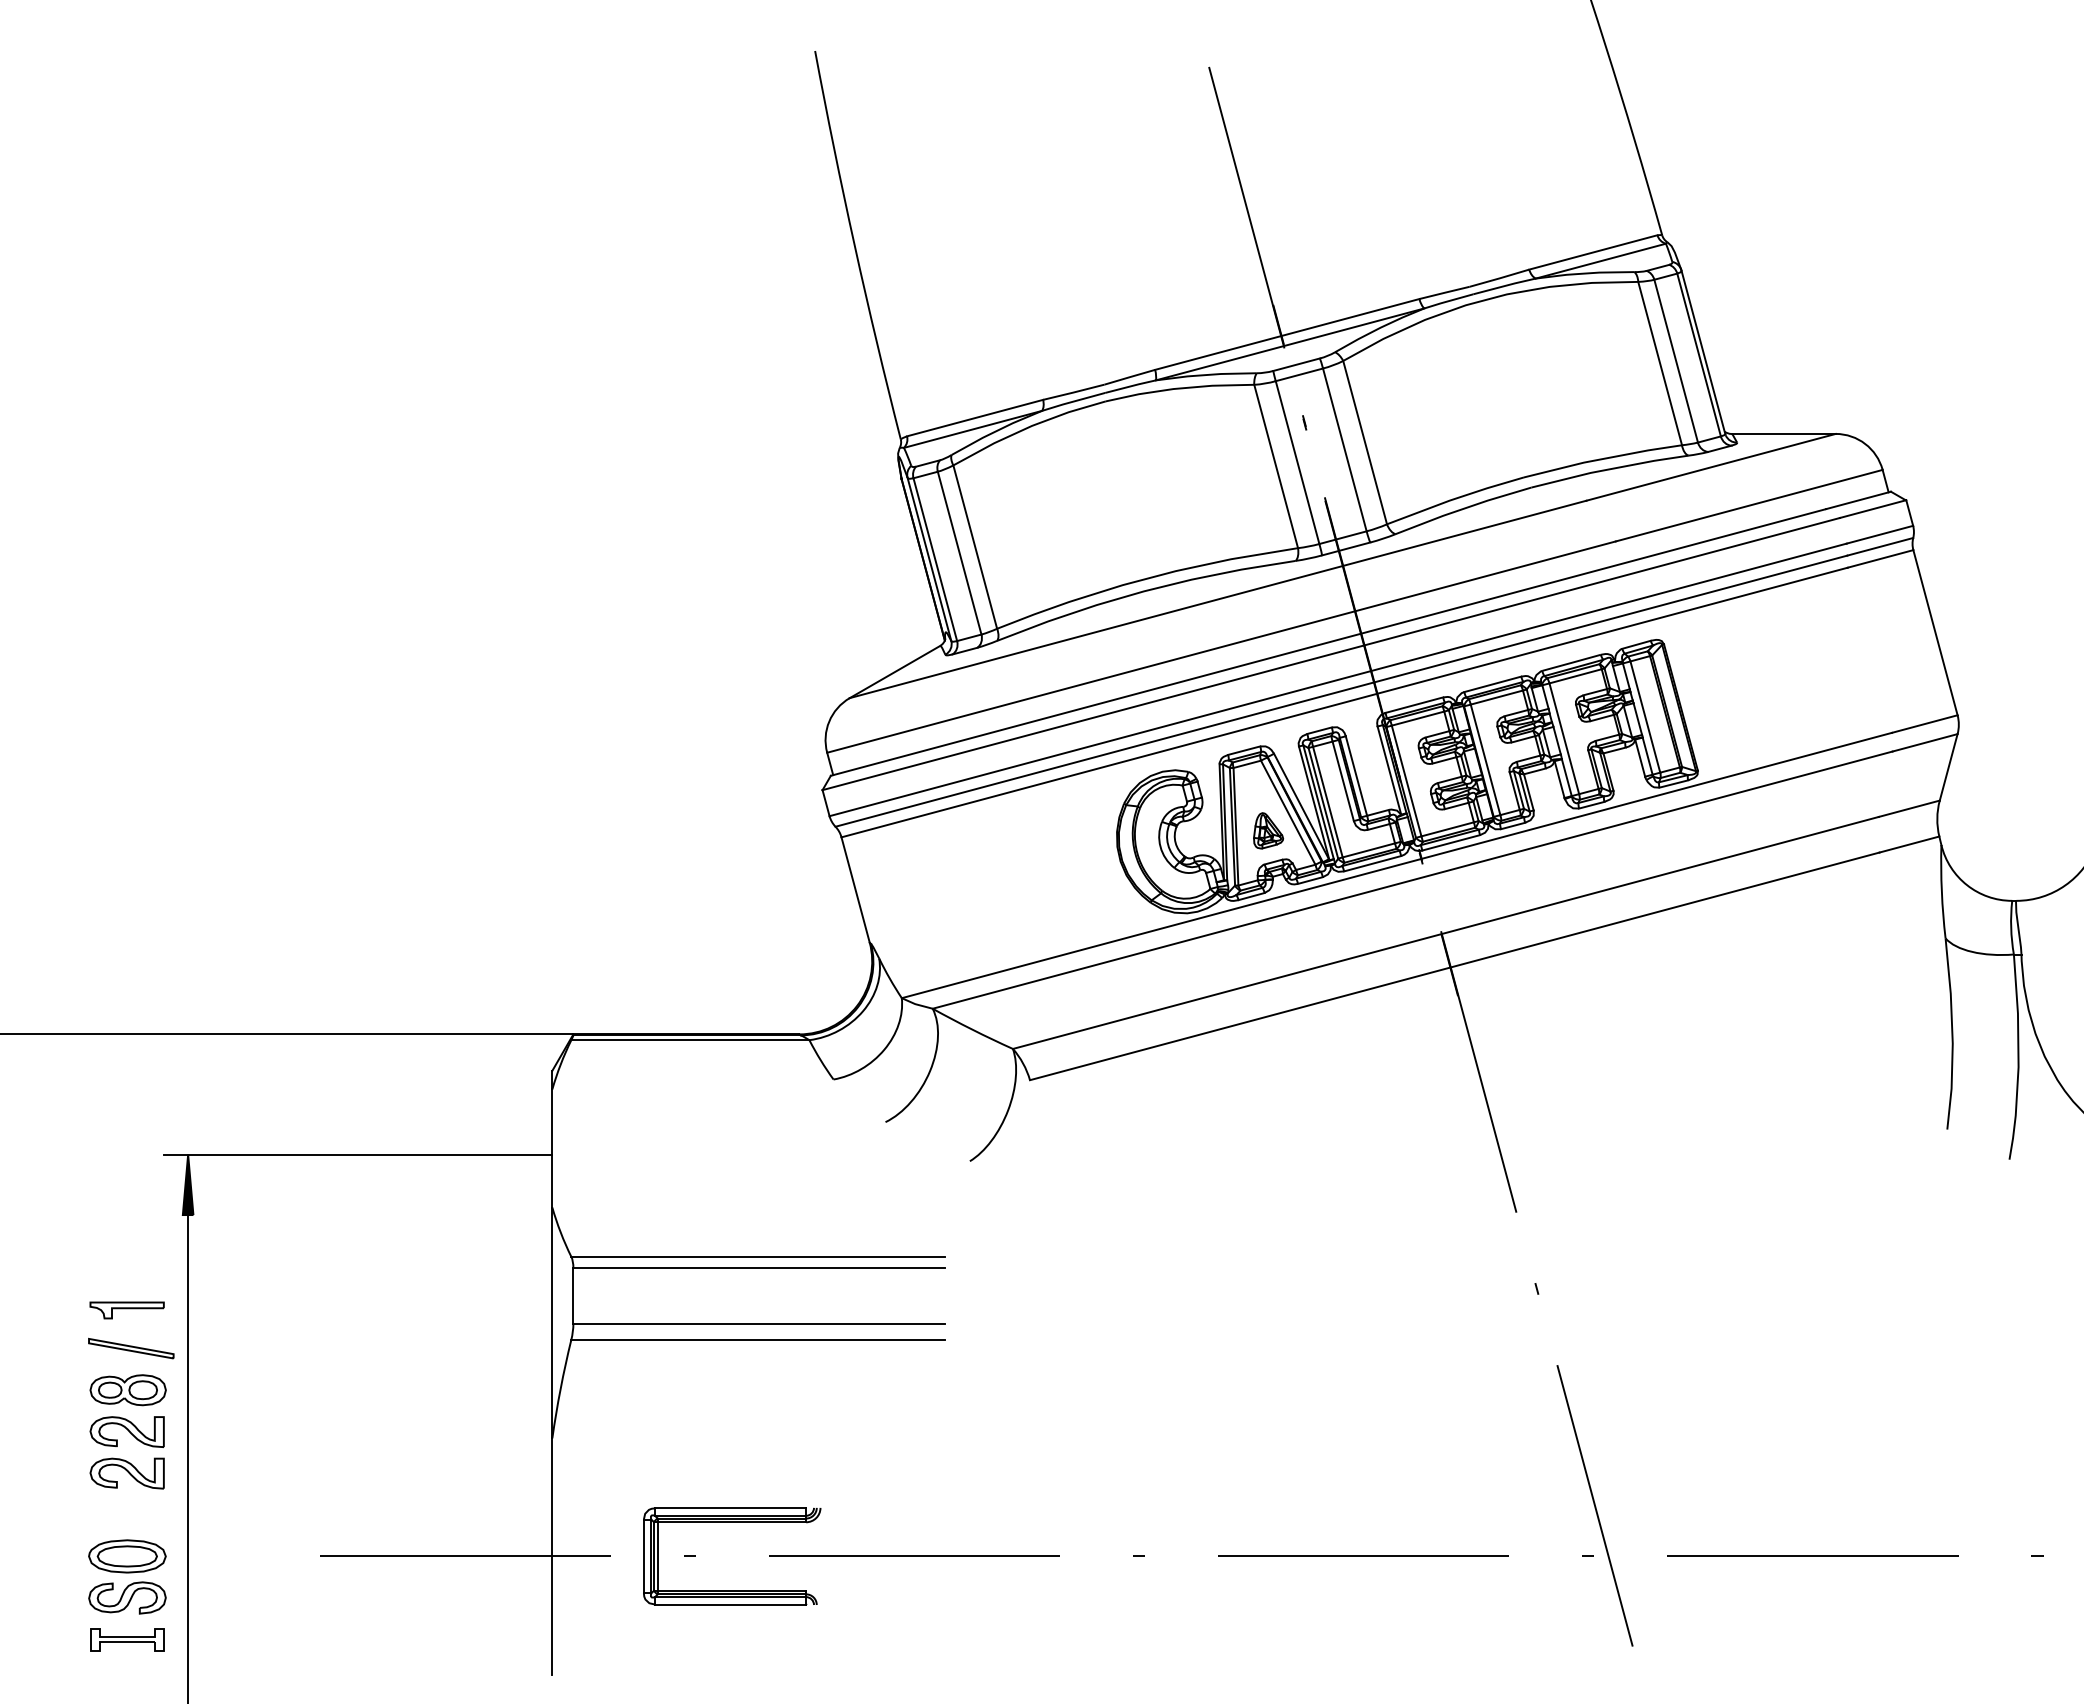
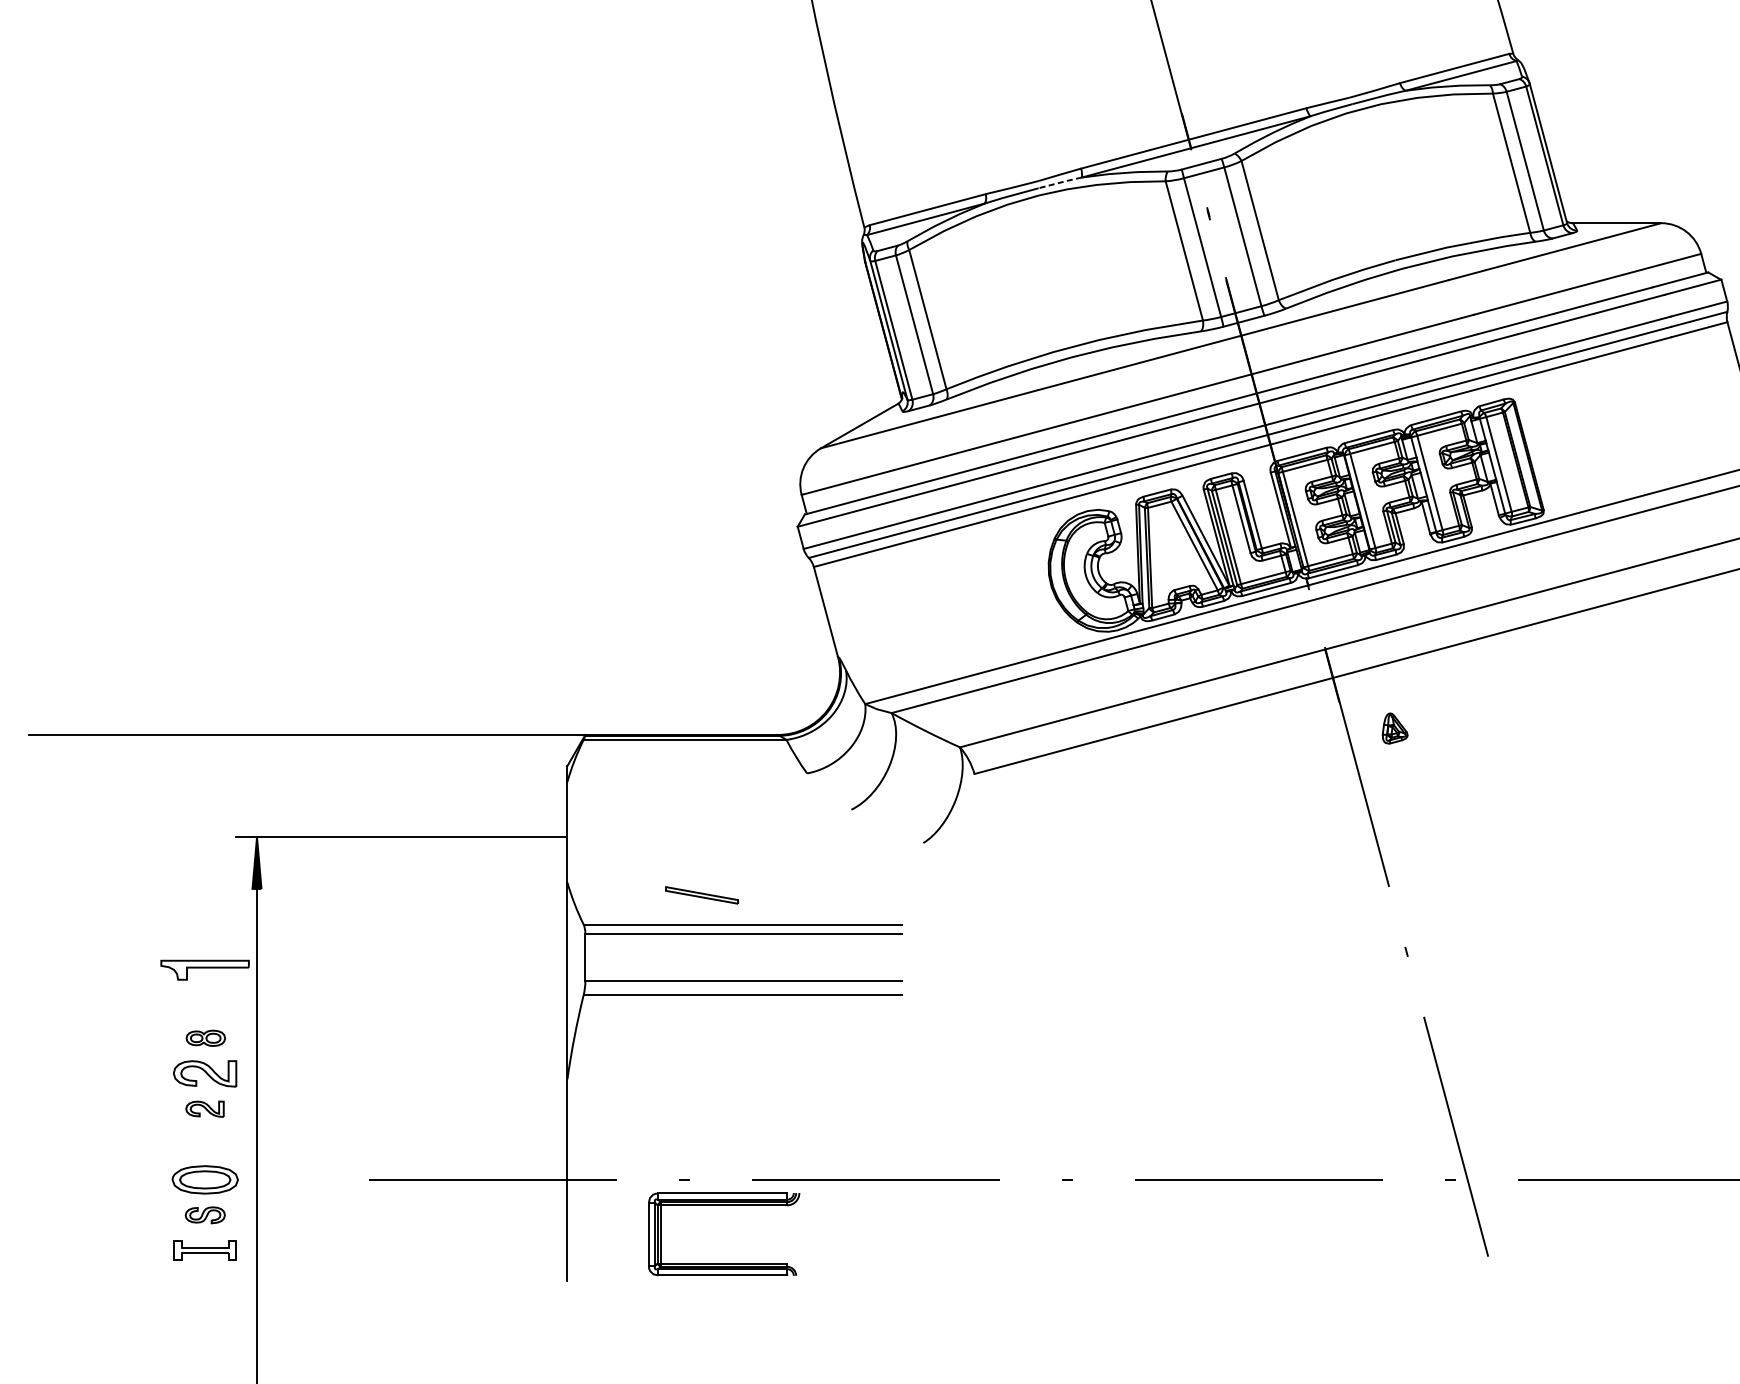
line: (1130, 386) -> (1060, 182), solid -> dashed
part: (1268, 830) -> (1395, 728), moved
part: (126, 1310) -> (204, 970), size x1.4
part: (131, 1348) -> (702, 895), moved
part: (127, 1390) -> (205, 1038), size x0.6
part: (126, 1473) -> (204, 1109), size x0.6
part: (732, 1522) -> (724, 1205), moved
part: (127, 1597) -> (205, 1214), size x0.6

